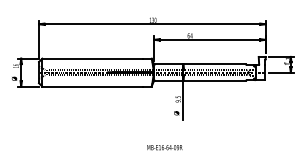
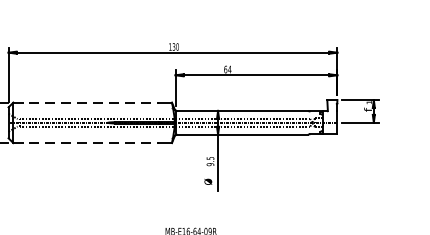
line: (93, 58) -> (87, 102), solid -> dashed
line: (93, 86) -> (87, 142), solid -> dashed

